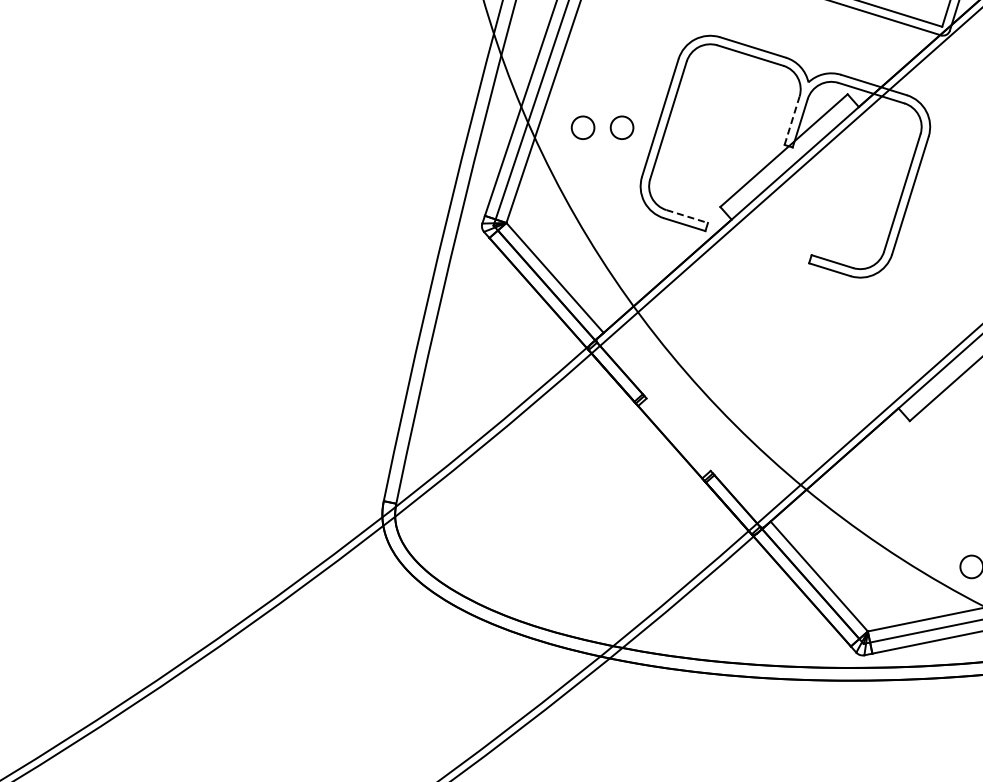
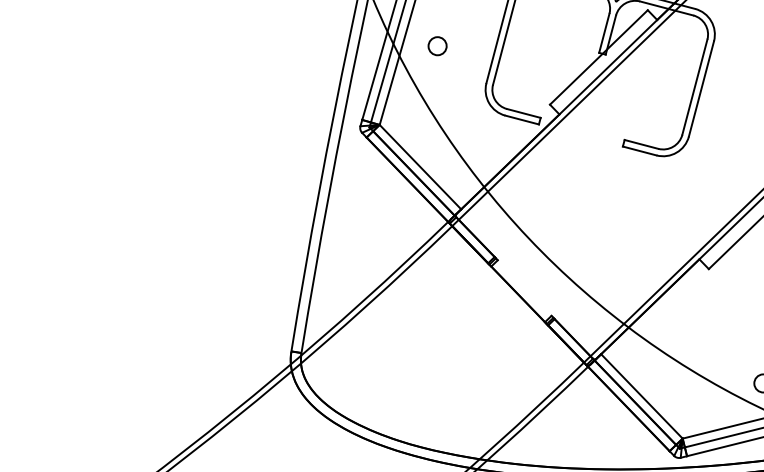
line: (792, 120) -> (604, 33), dashed -> solid
circle: (621, 127) -> (468, 44), removed
line: (687, 216) -> (524, 113), dashed -> solid

